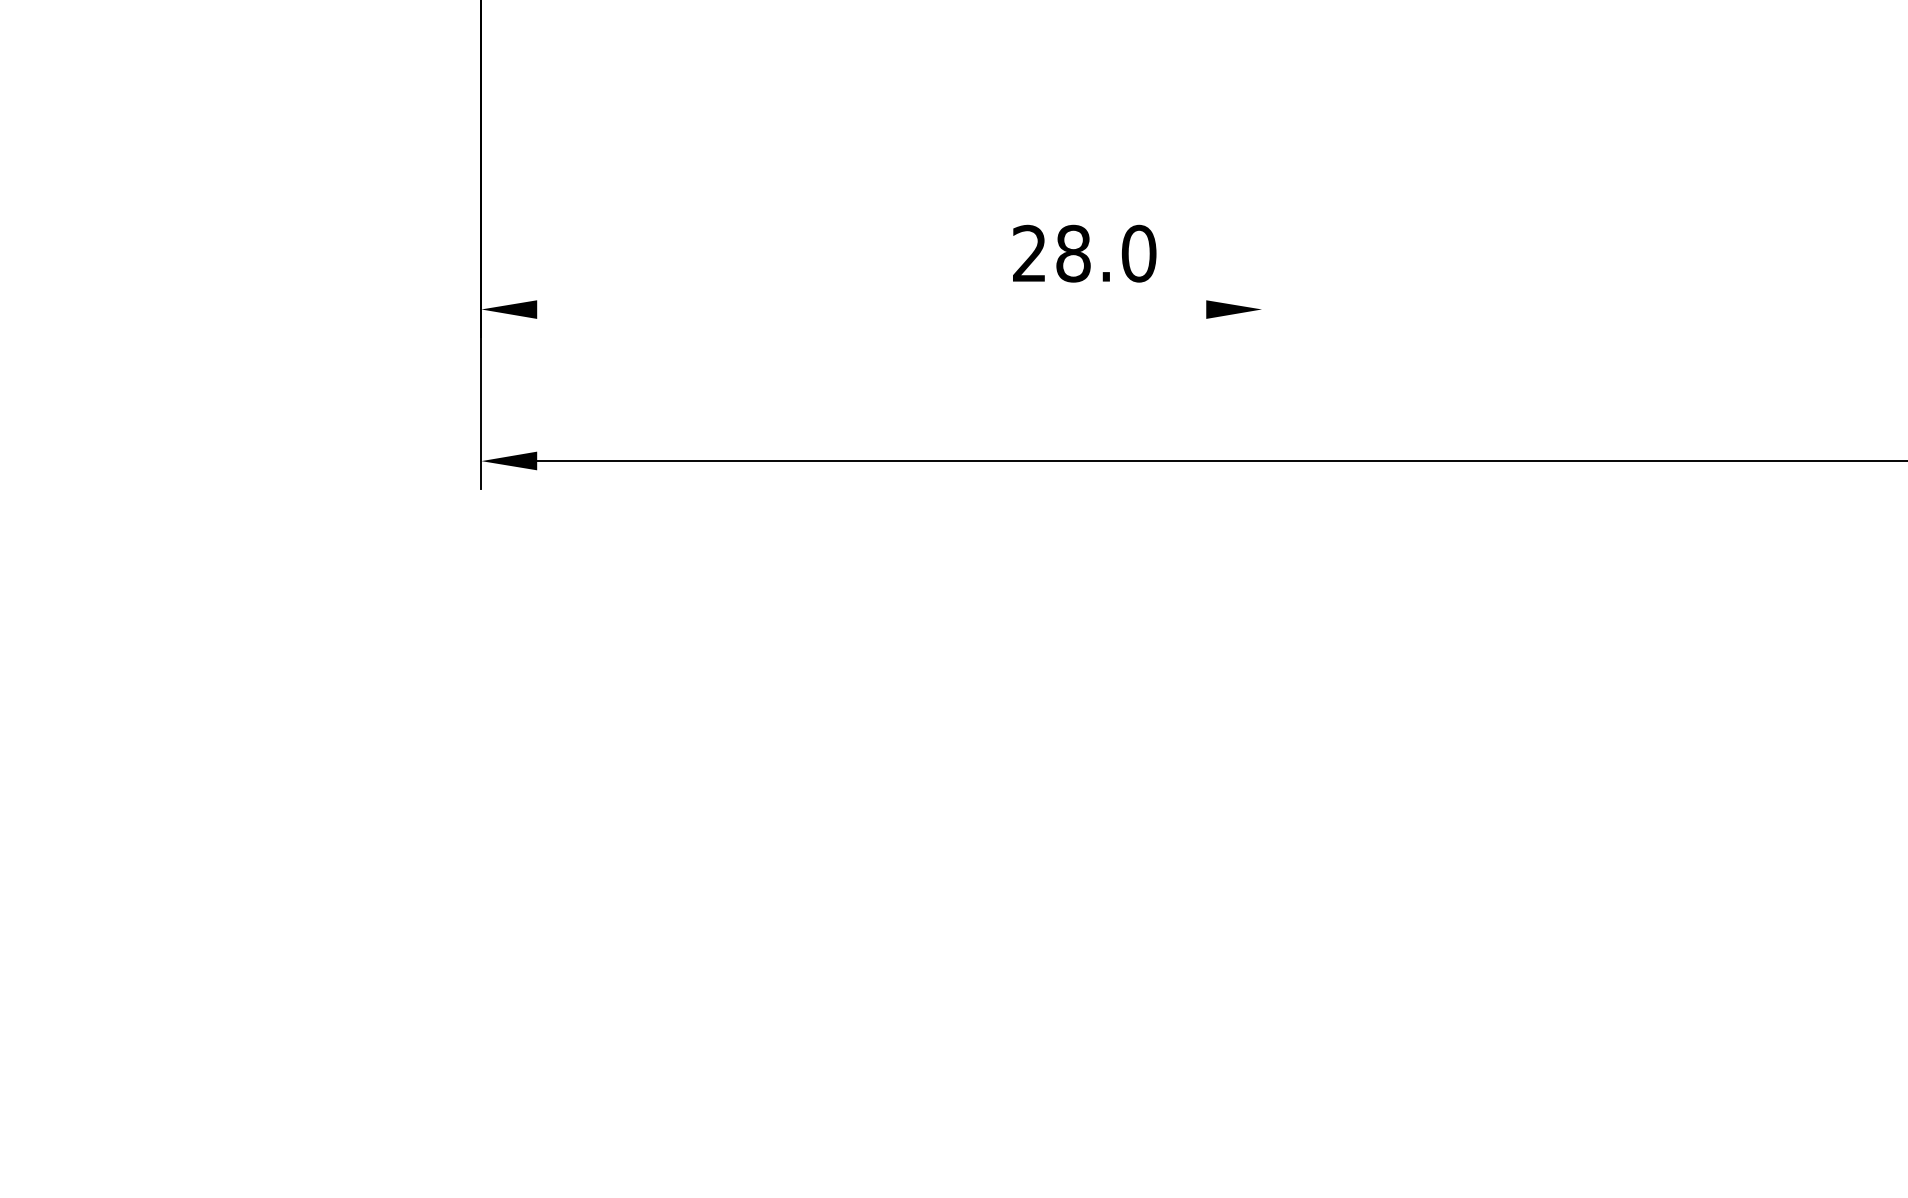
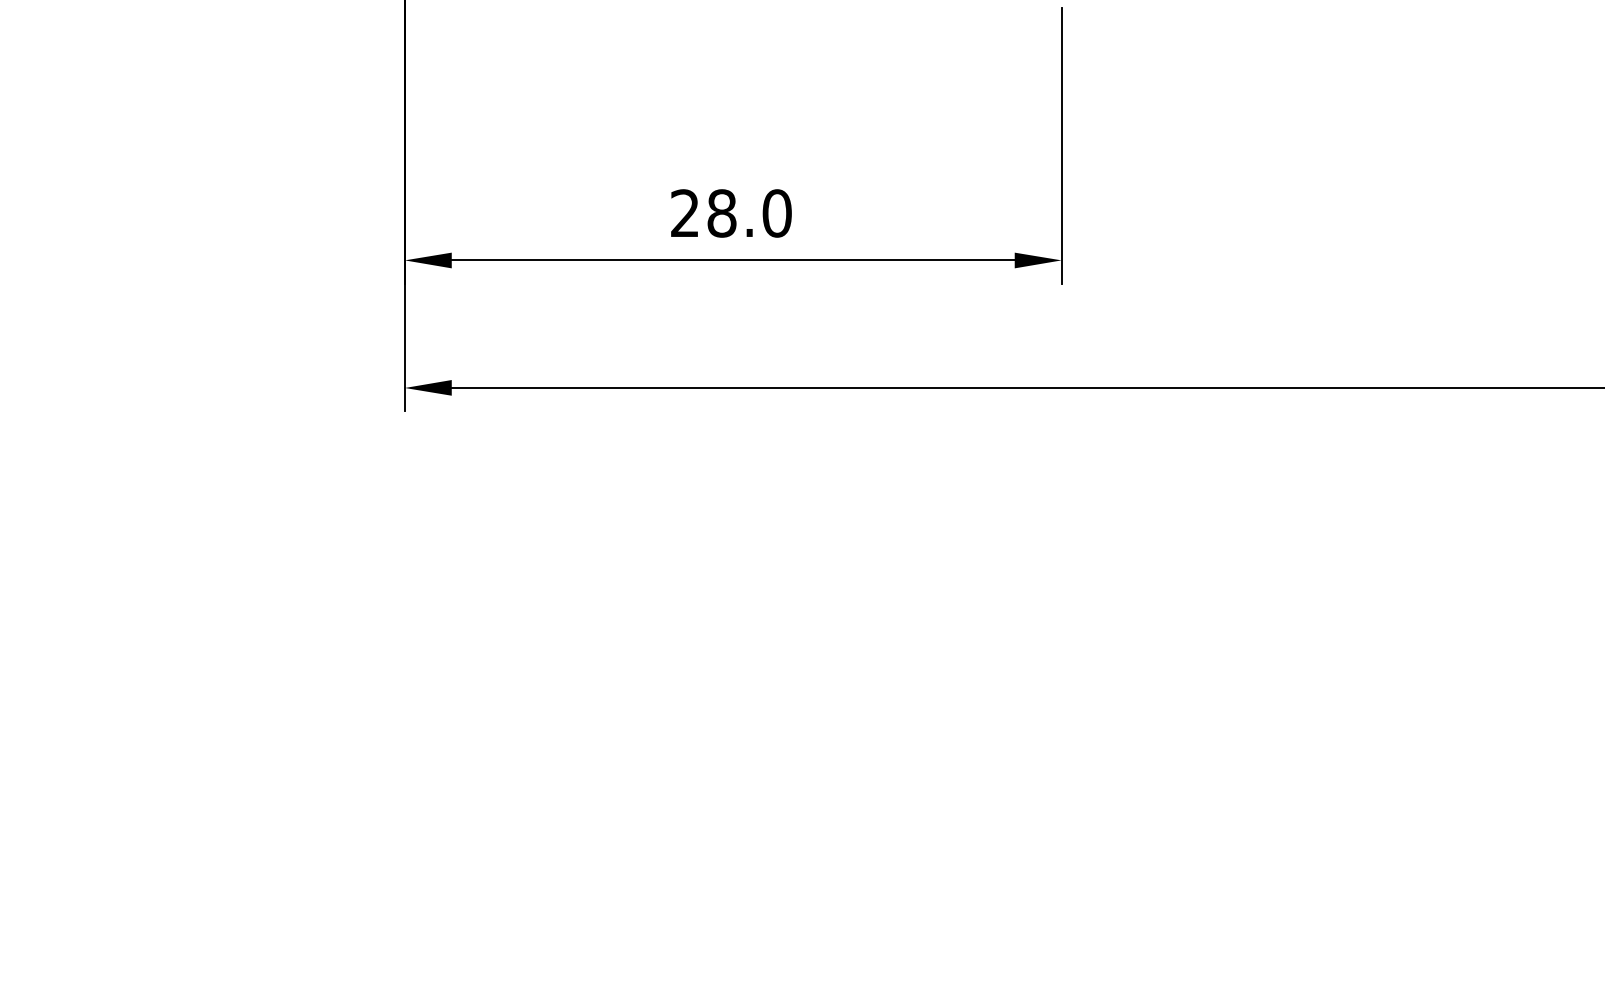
line: (1261, 172) -> (1061, 145), added
text: (1084, 253) -> (731, 213), moved
line: (870, 309) -> (732, 260), added

